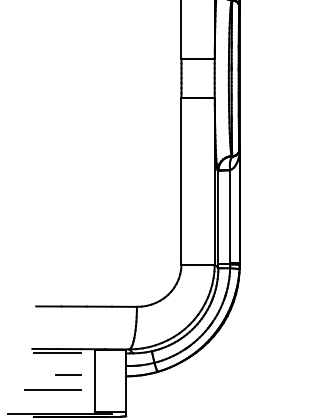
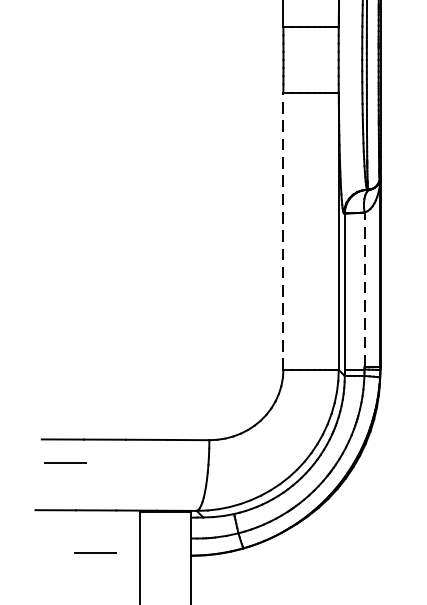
line: (181, 180) -> (283, 229), solid -> dashed
line: (230, 215) -> (364, 288), solid -> dashed
line: (50, 320) -> (65, 462), added
line: (56, 353) -> (75, 517), removed
line: (52, 390) -> (68, 579), removed

